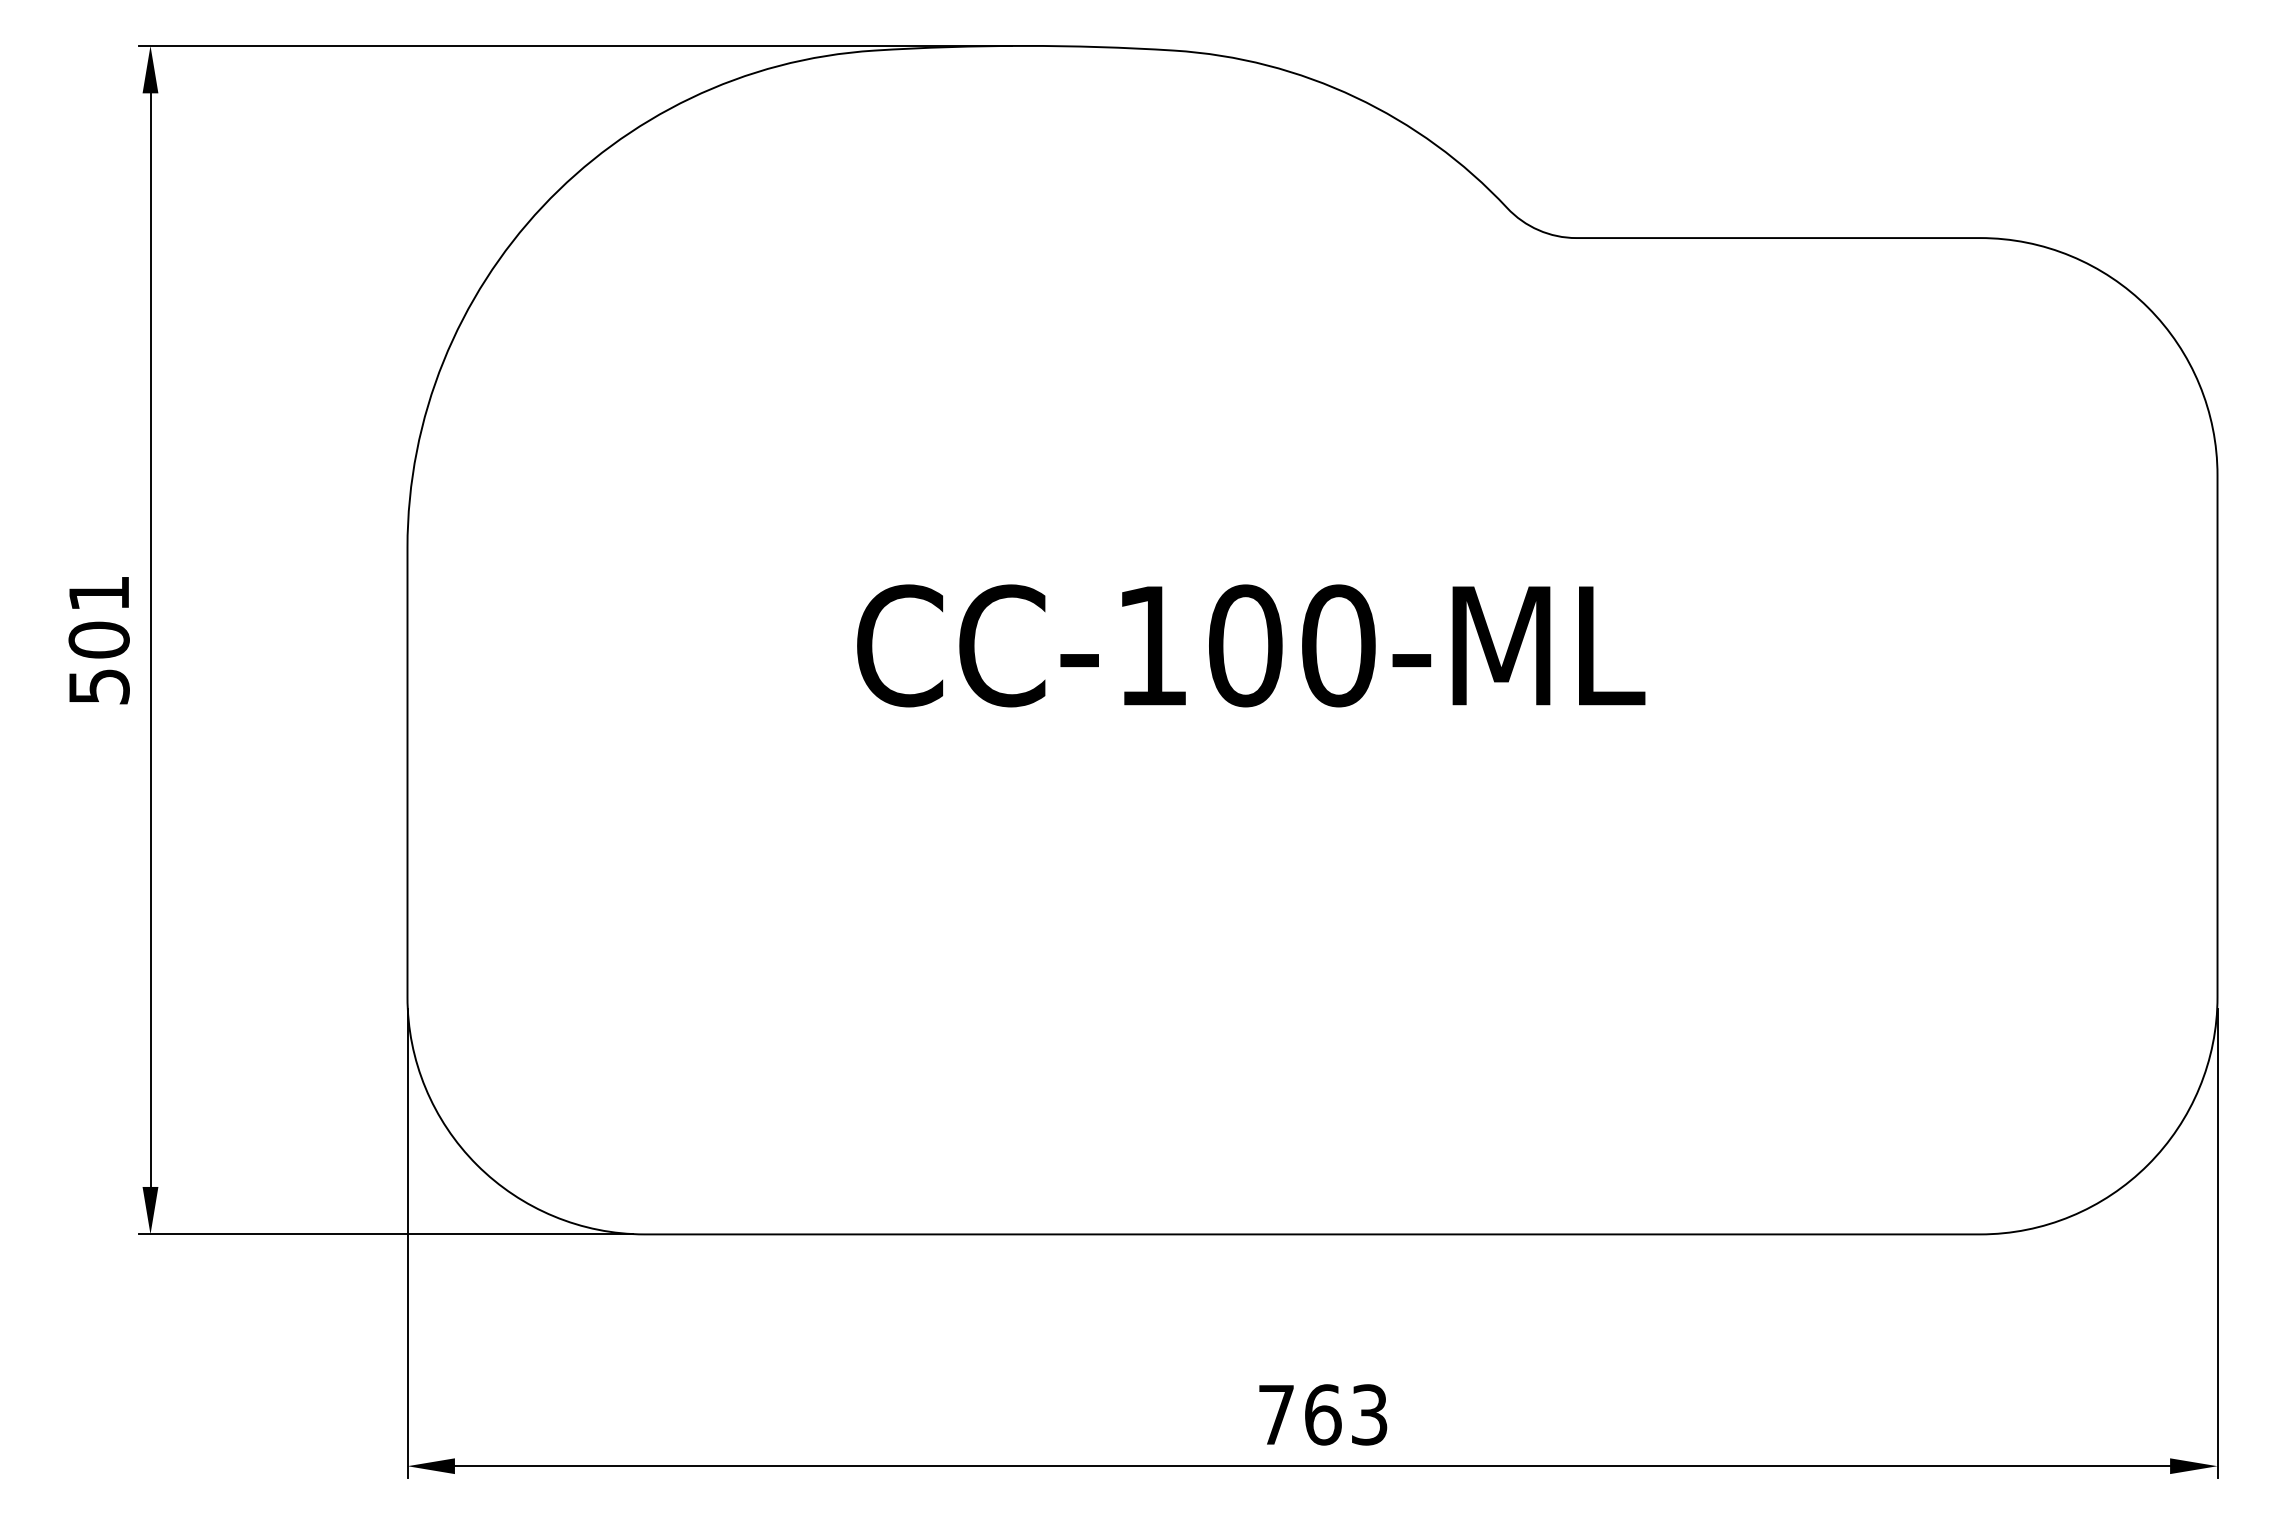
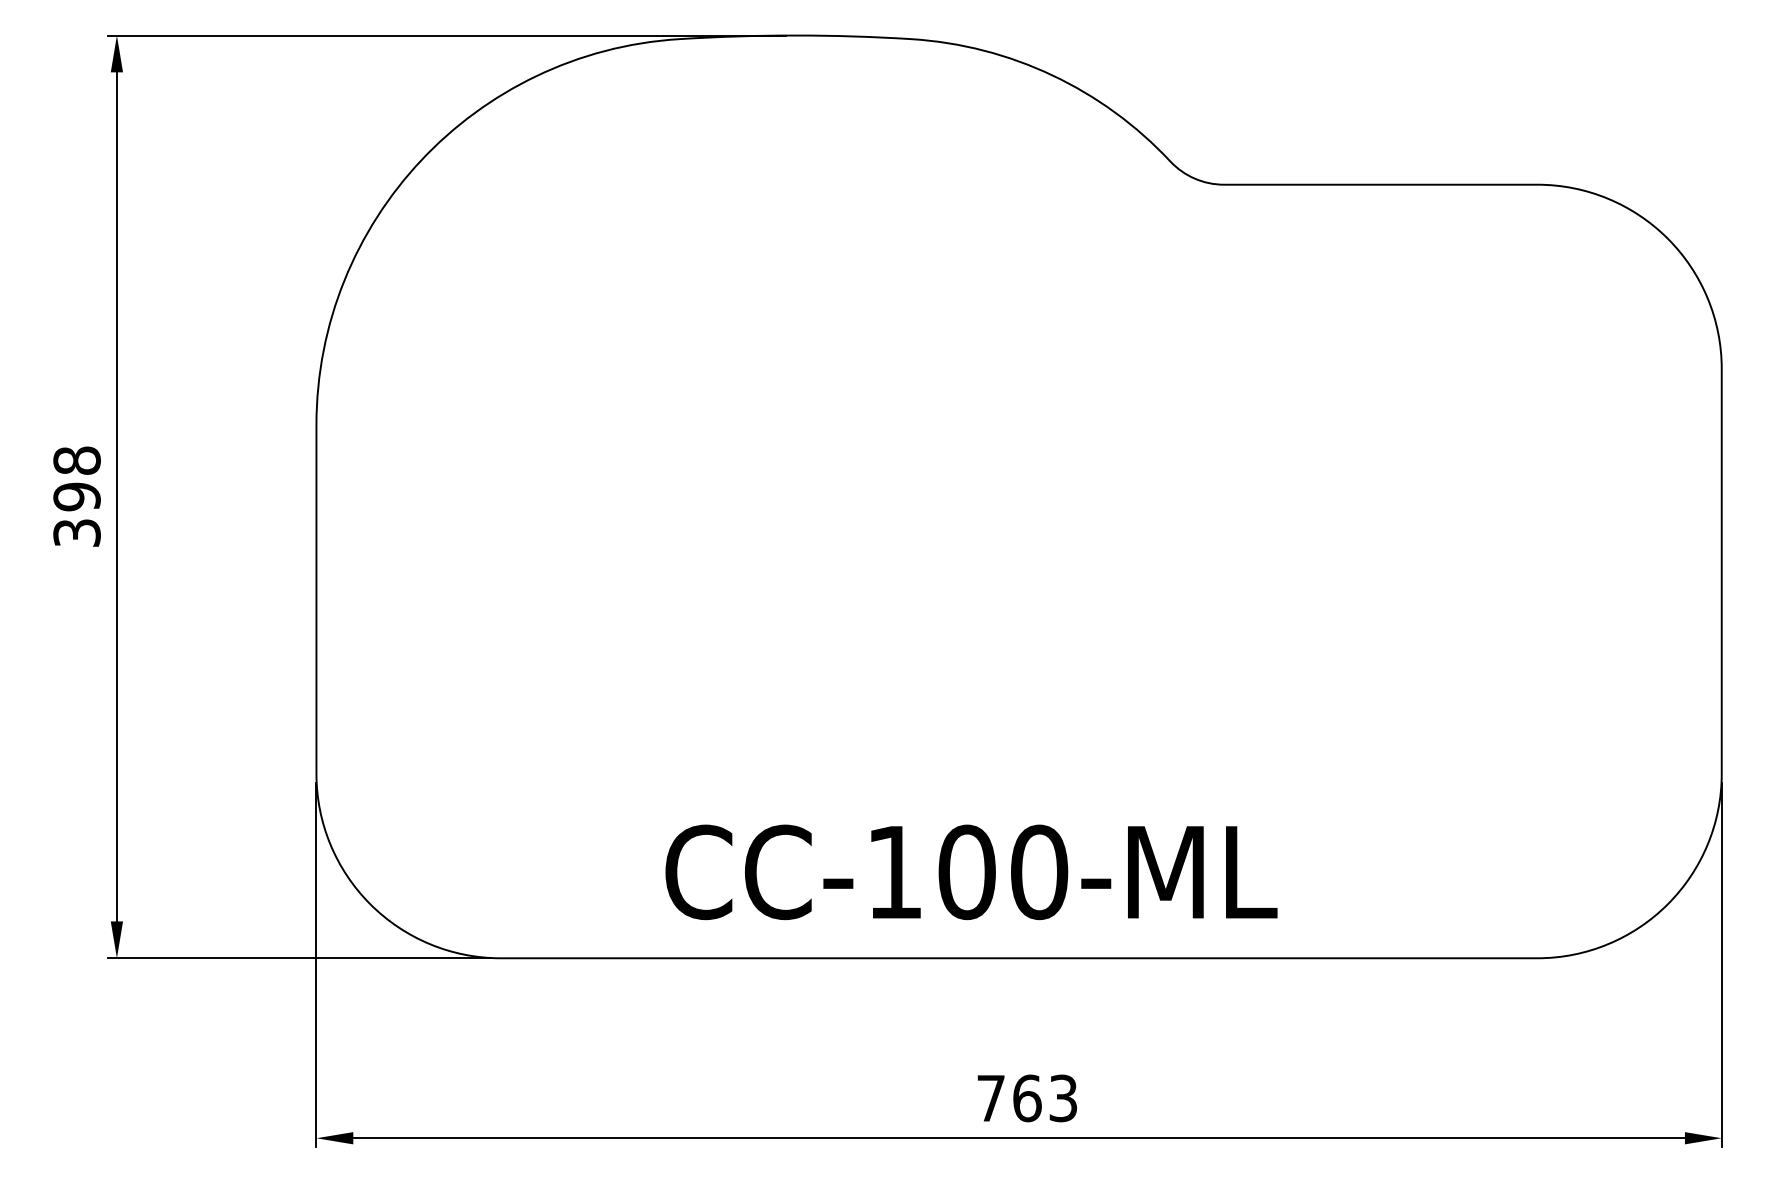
text: (98, 639) -> (76, 496), 501 -> 398
text: (1251, 646) -> (971, 872), moved

